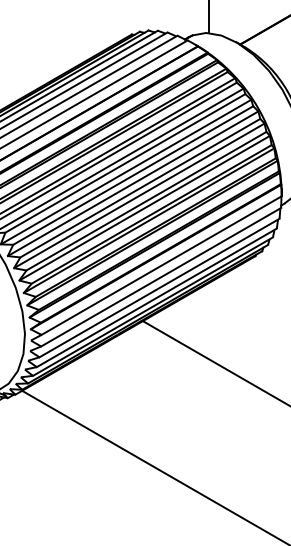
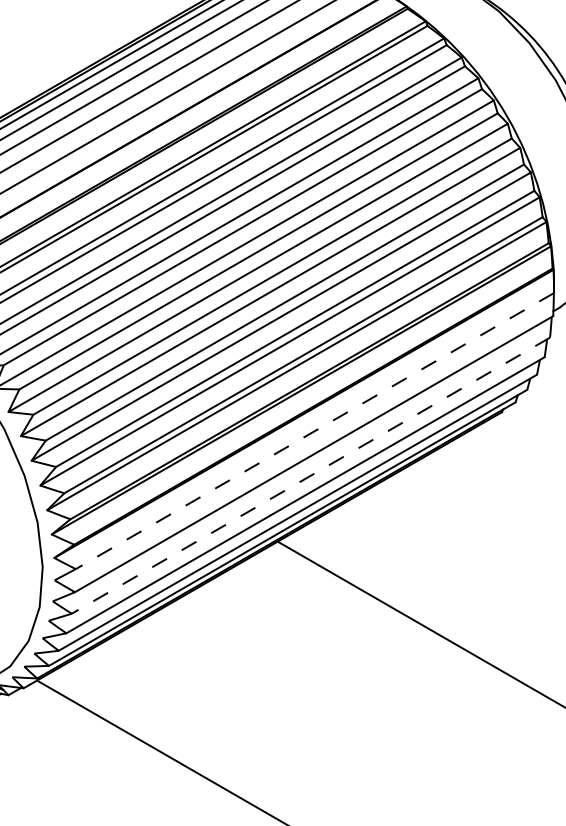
line: (161, 265) -> (314, 430), solid -> dashed
line: (159, 288) -> (310, 476), solid -> dashed

